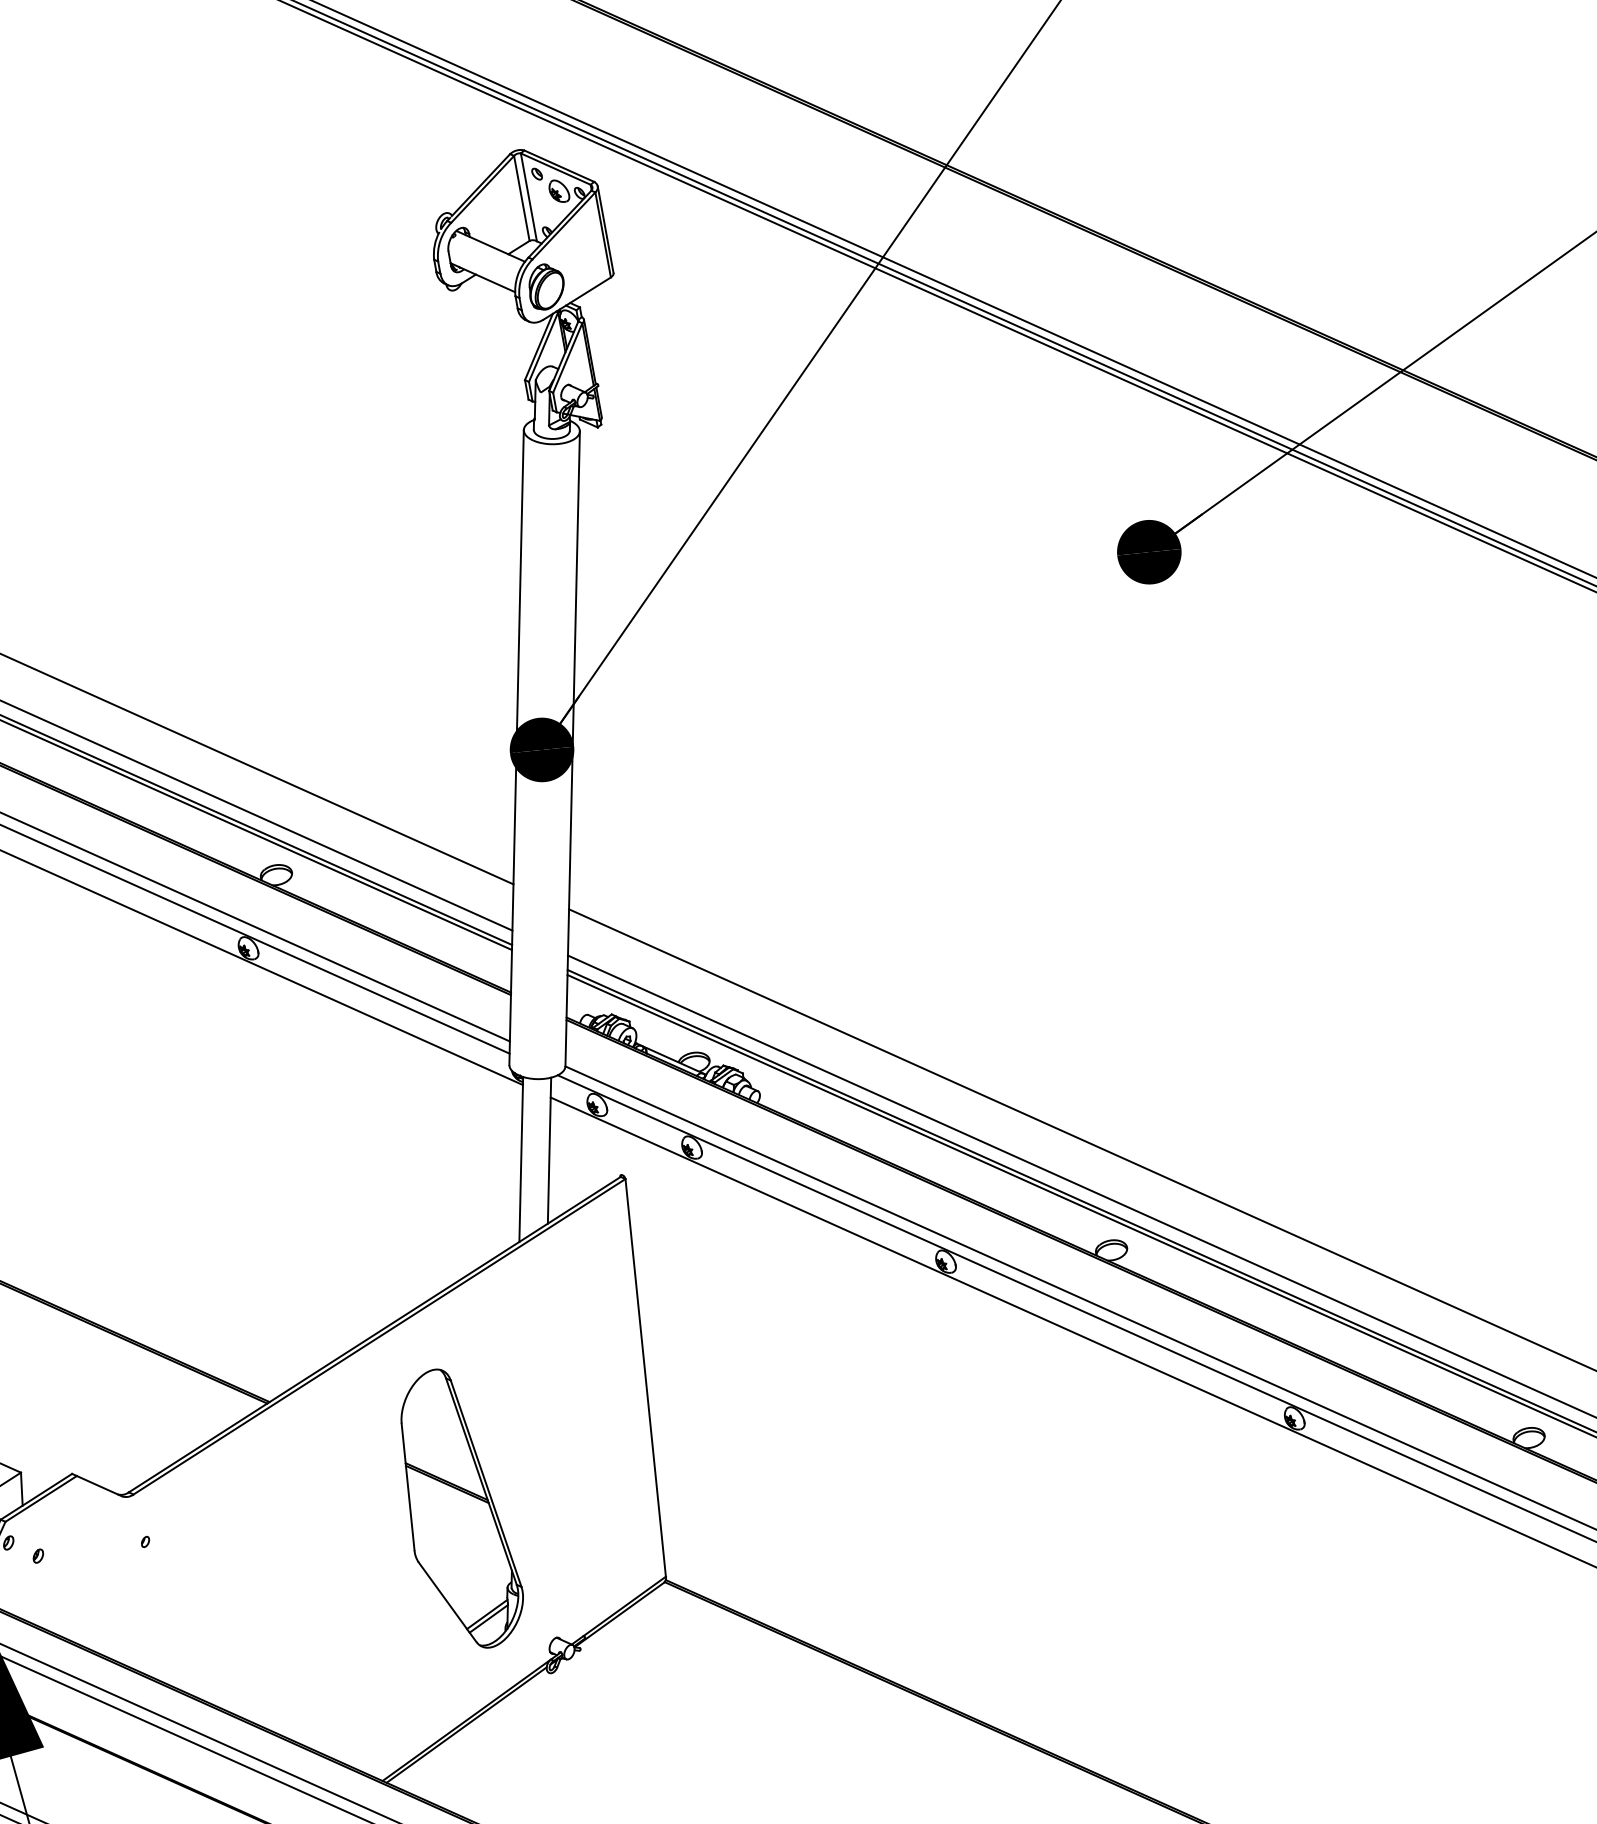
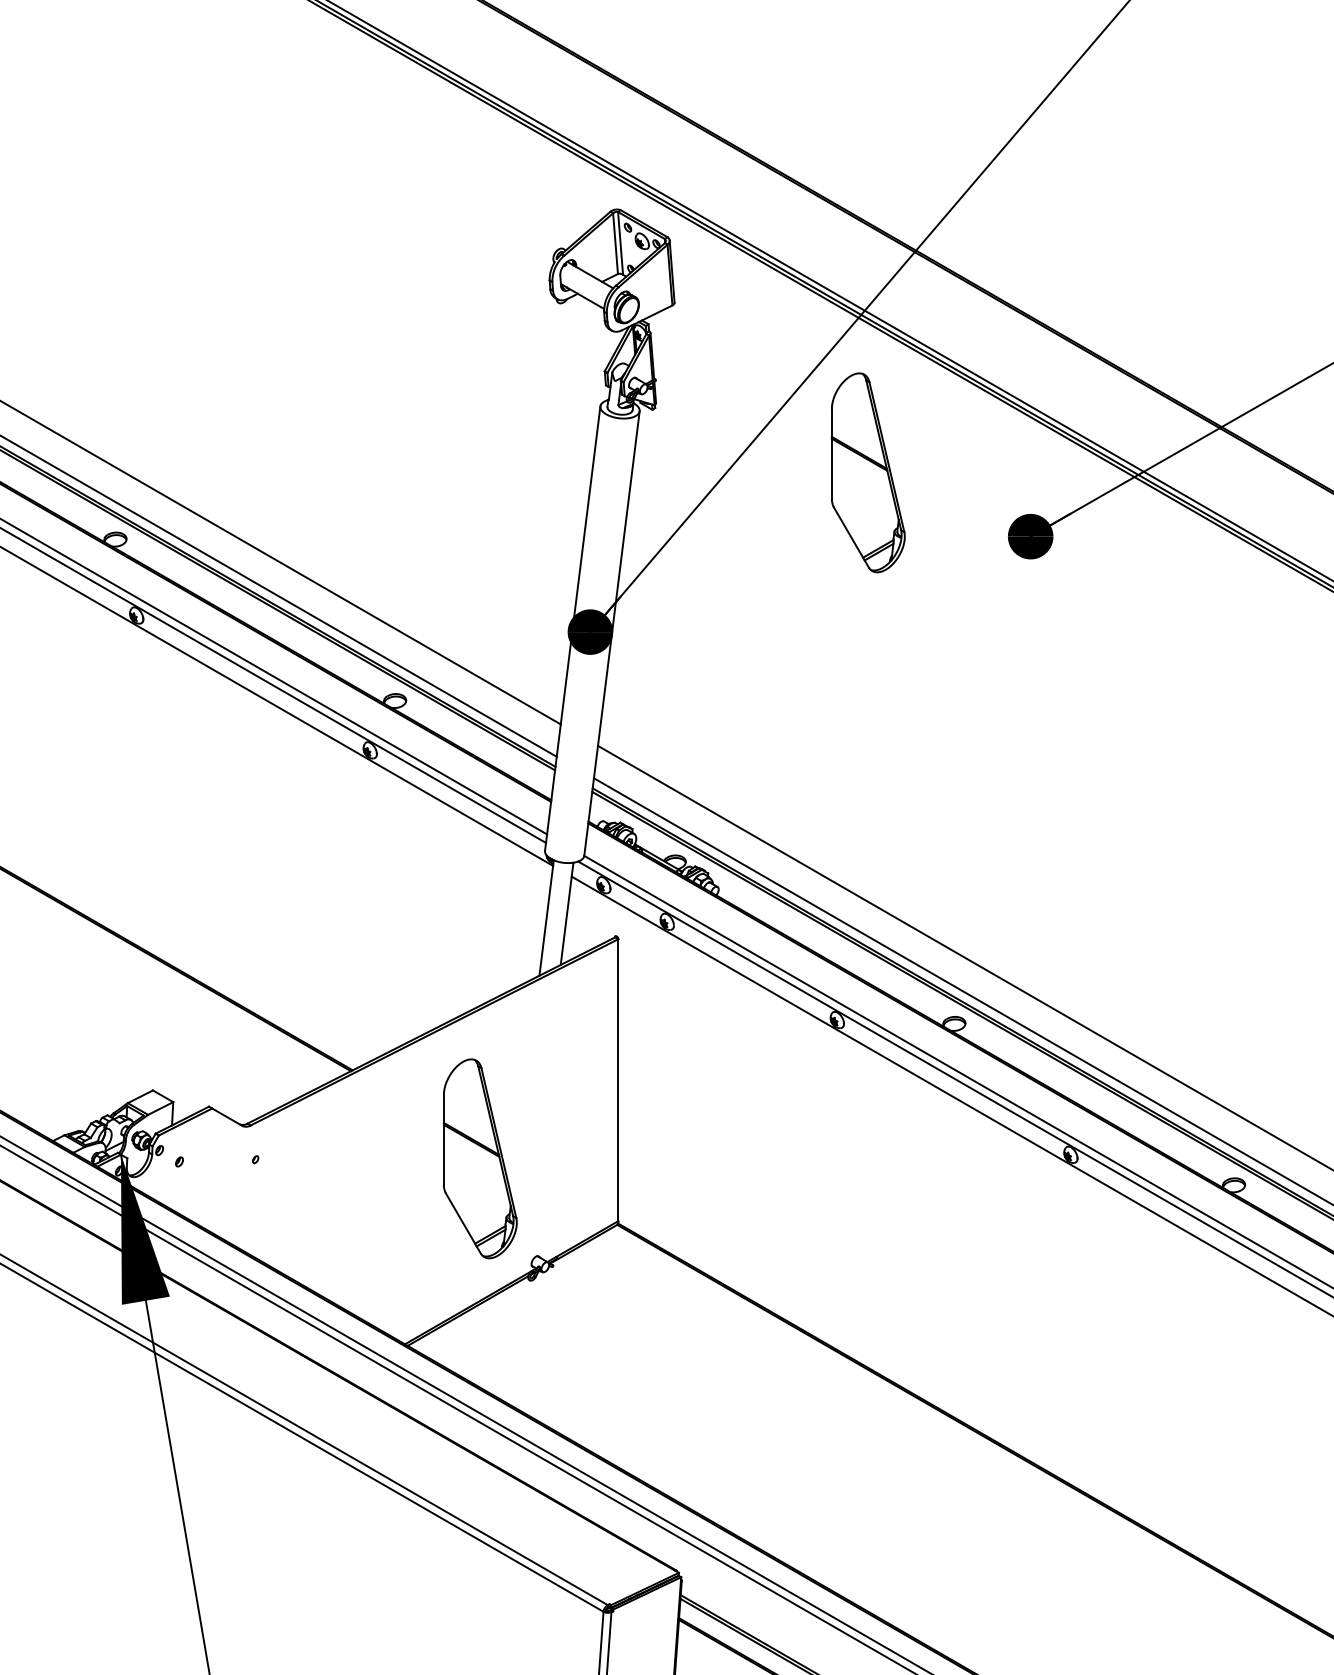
part: (909, 485) -> (867, 472), added

